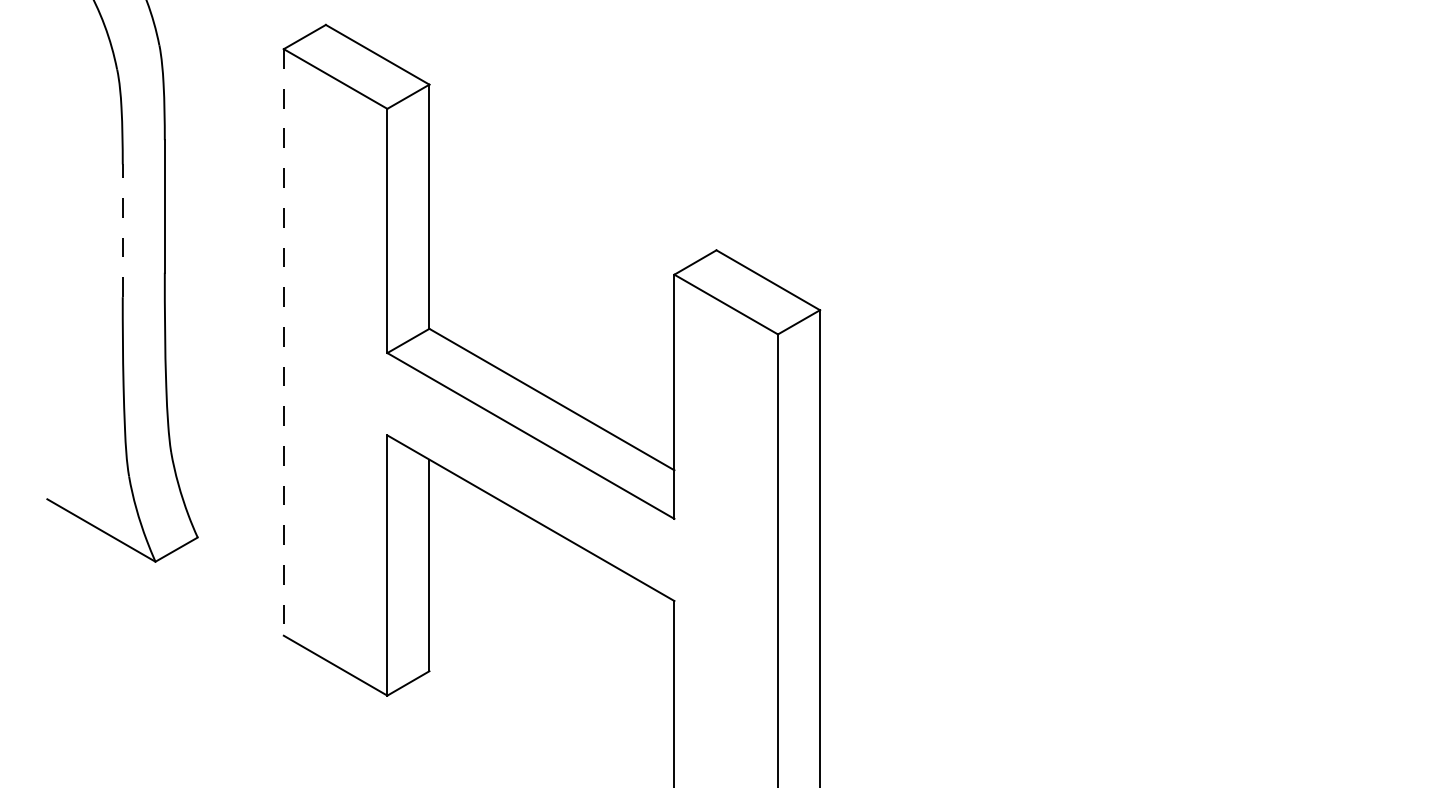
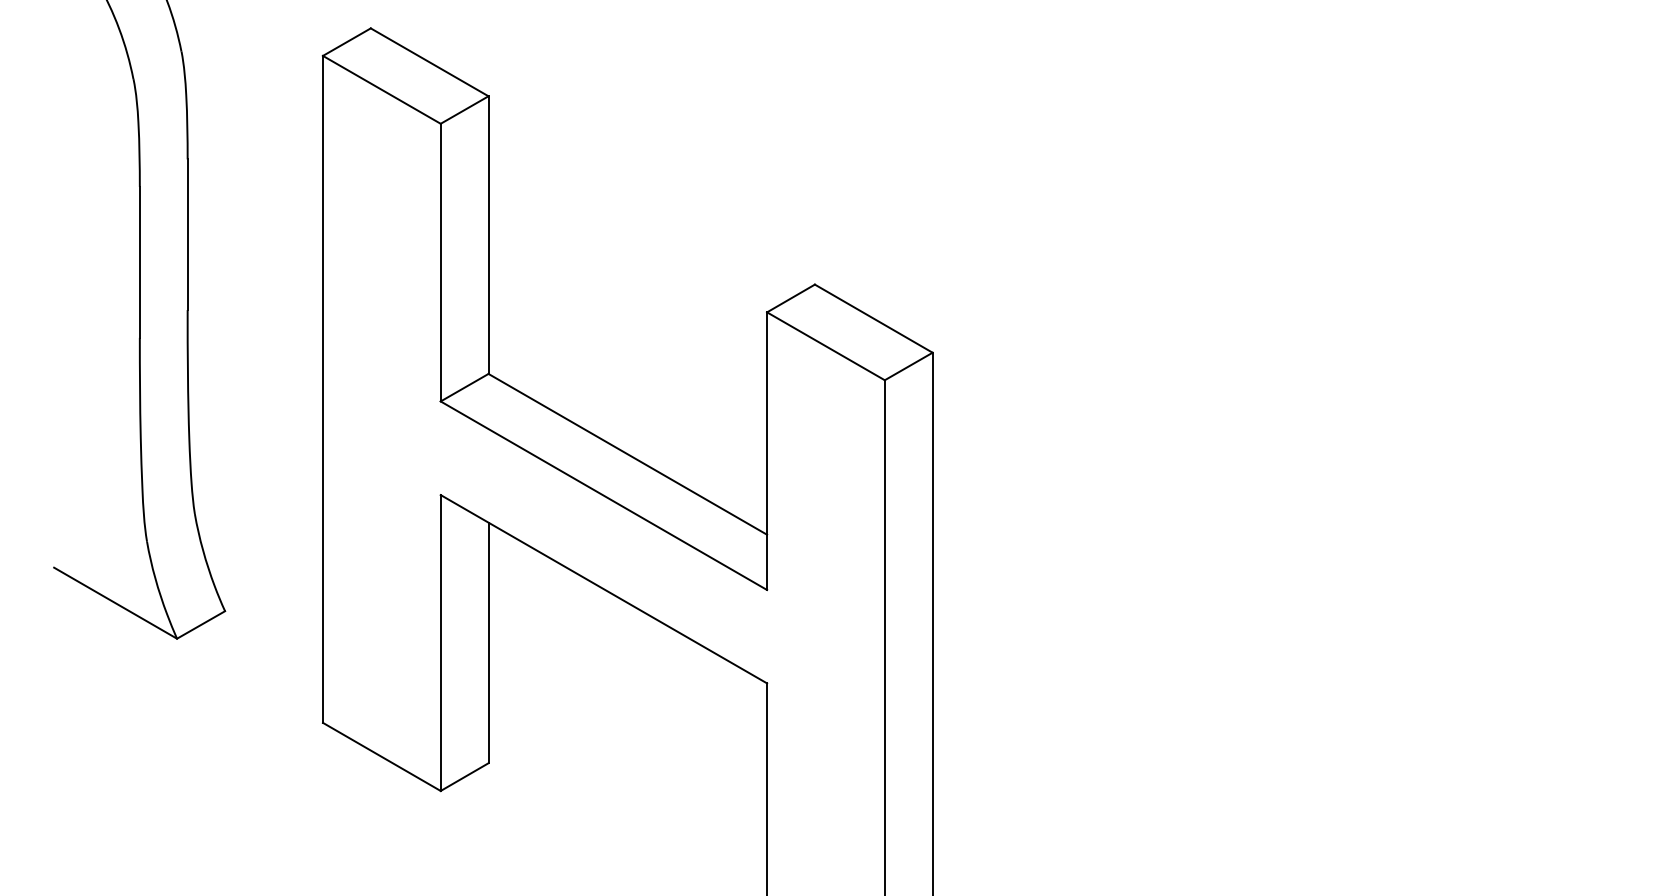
line: (122, 230) -> (139, 262), dashed -> solid
line: (283, 342) -> (322, 389), dashed -> solid

